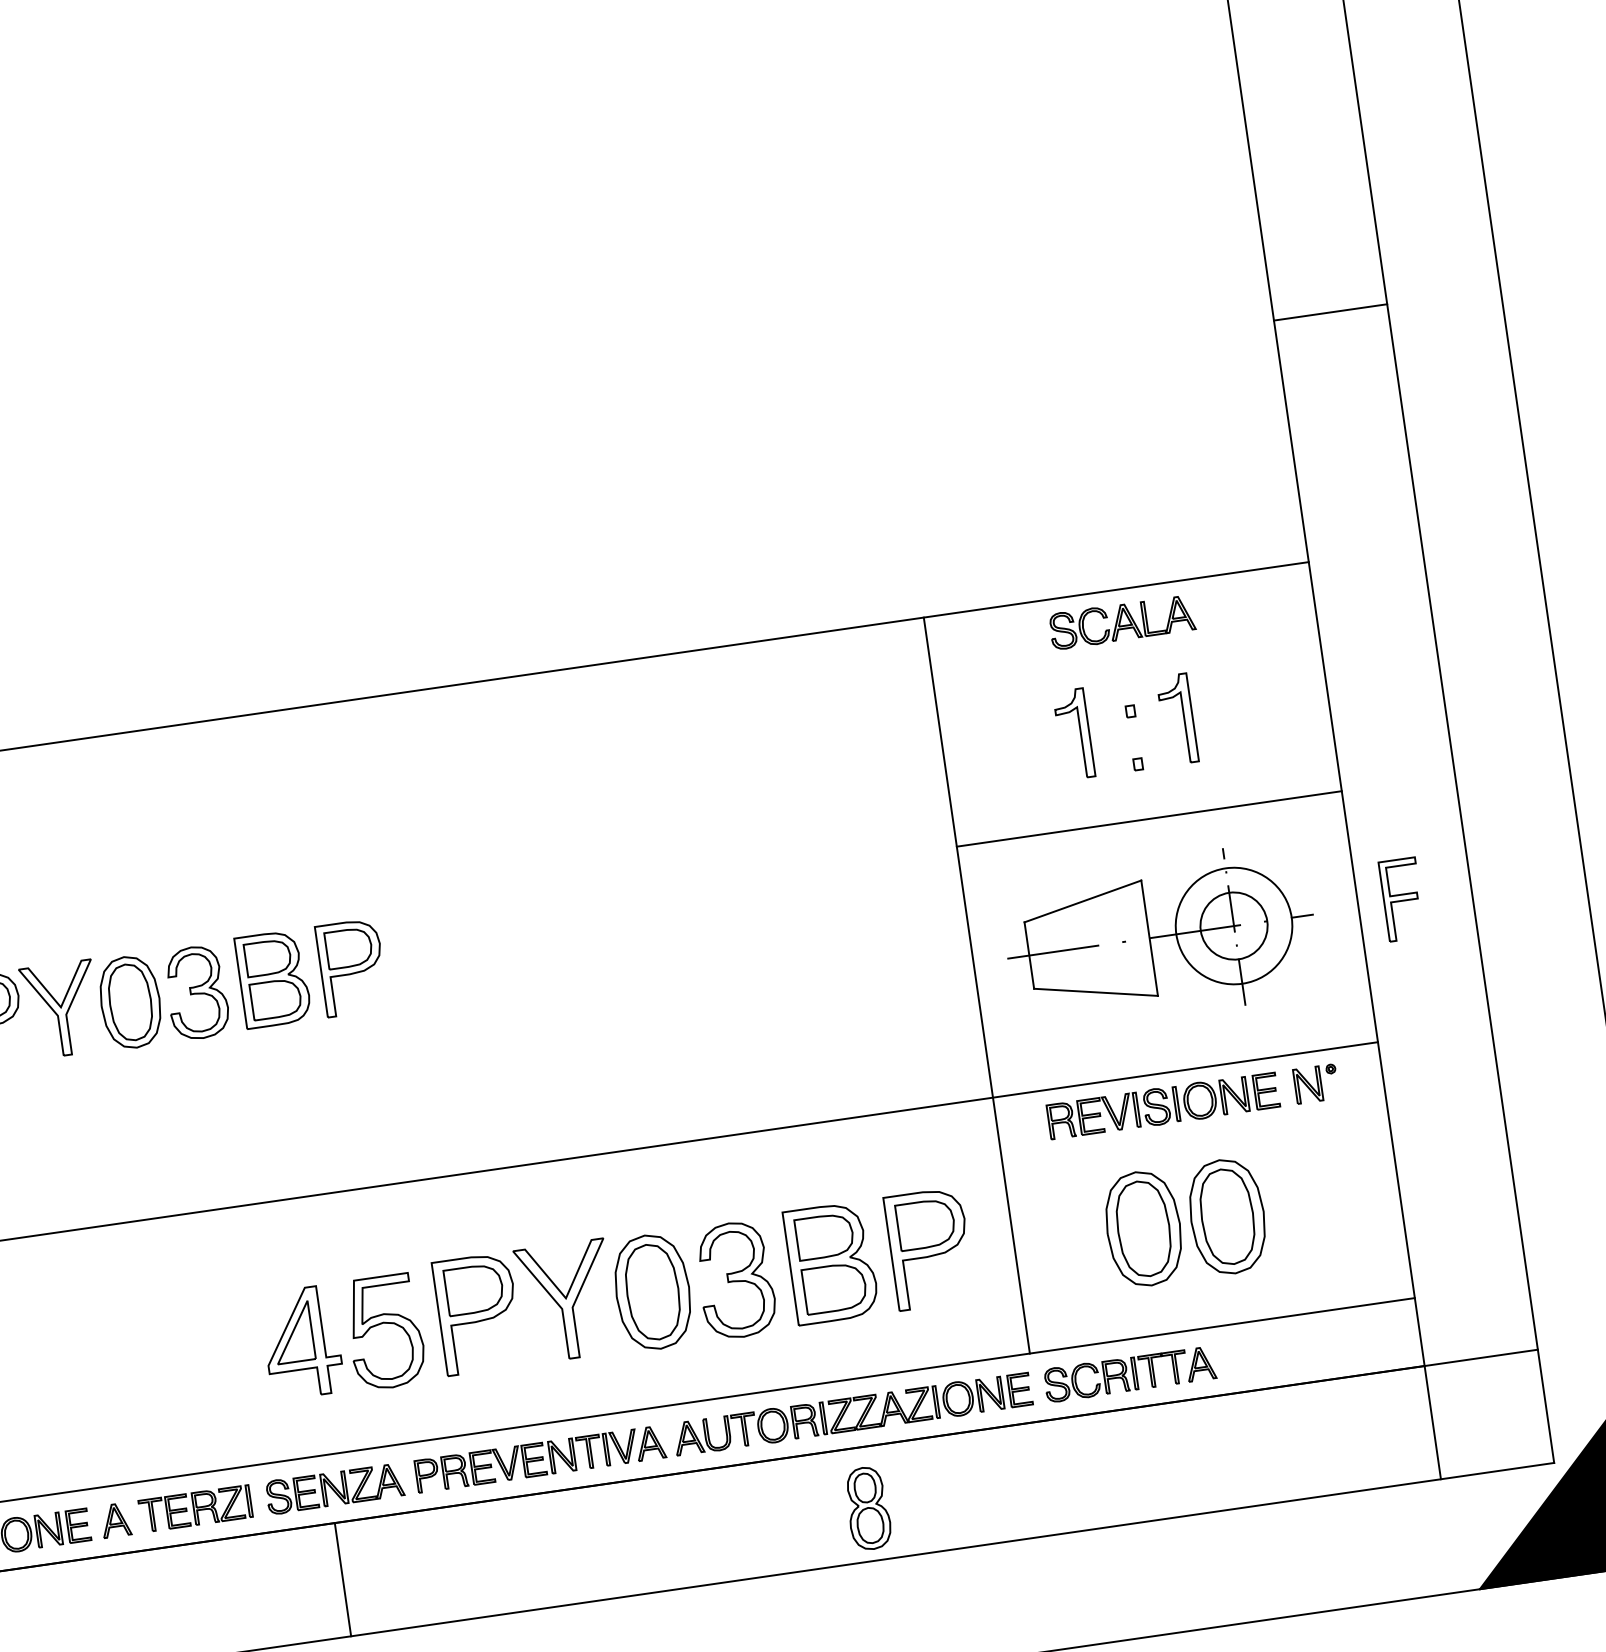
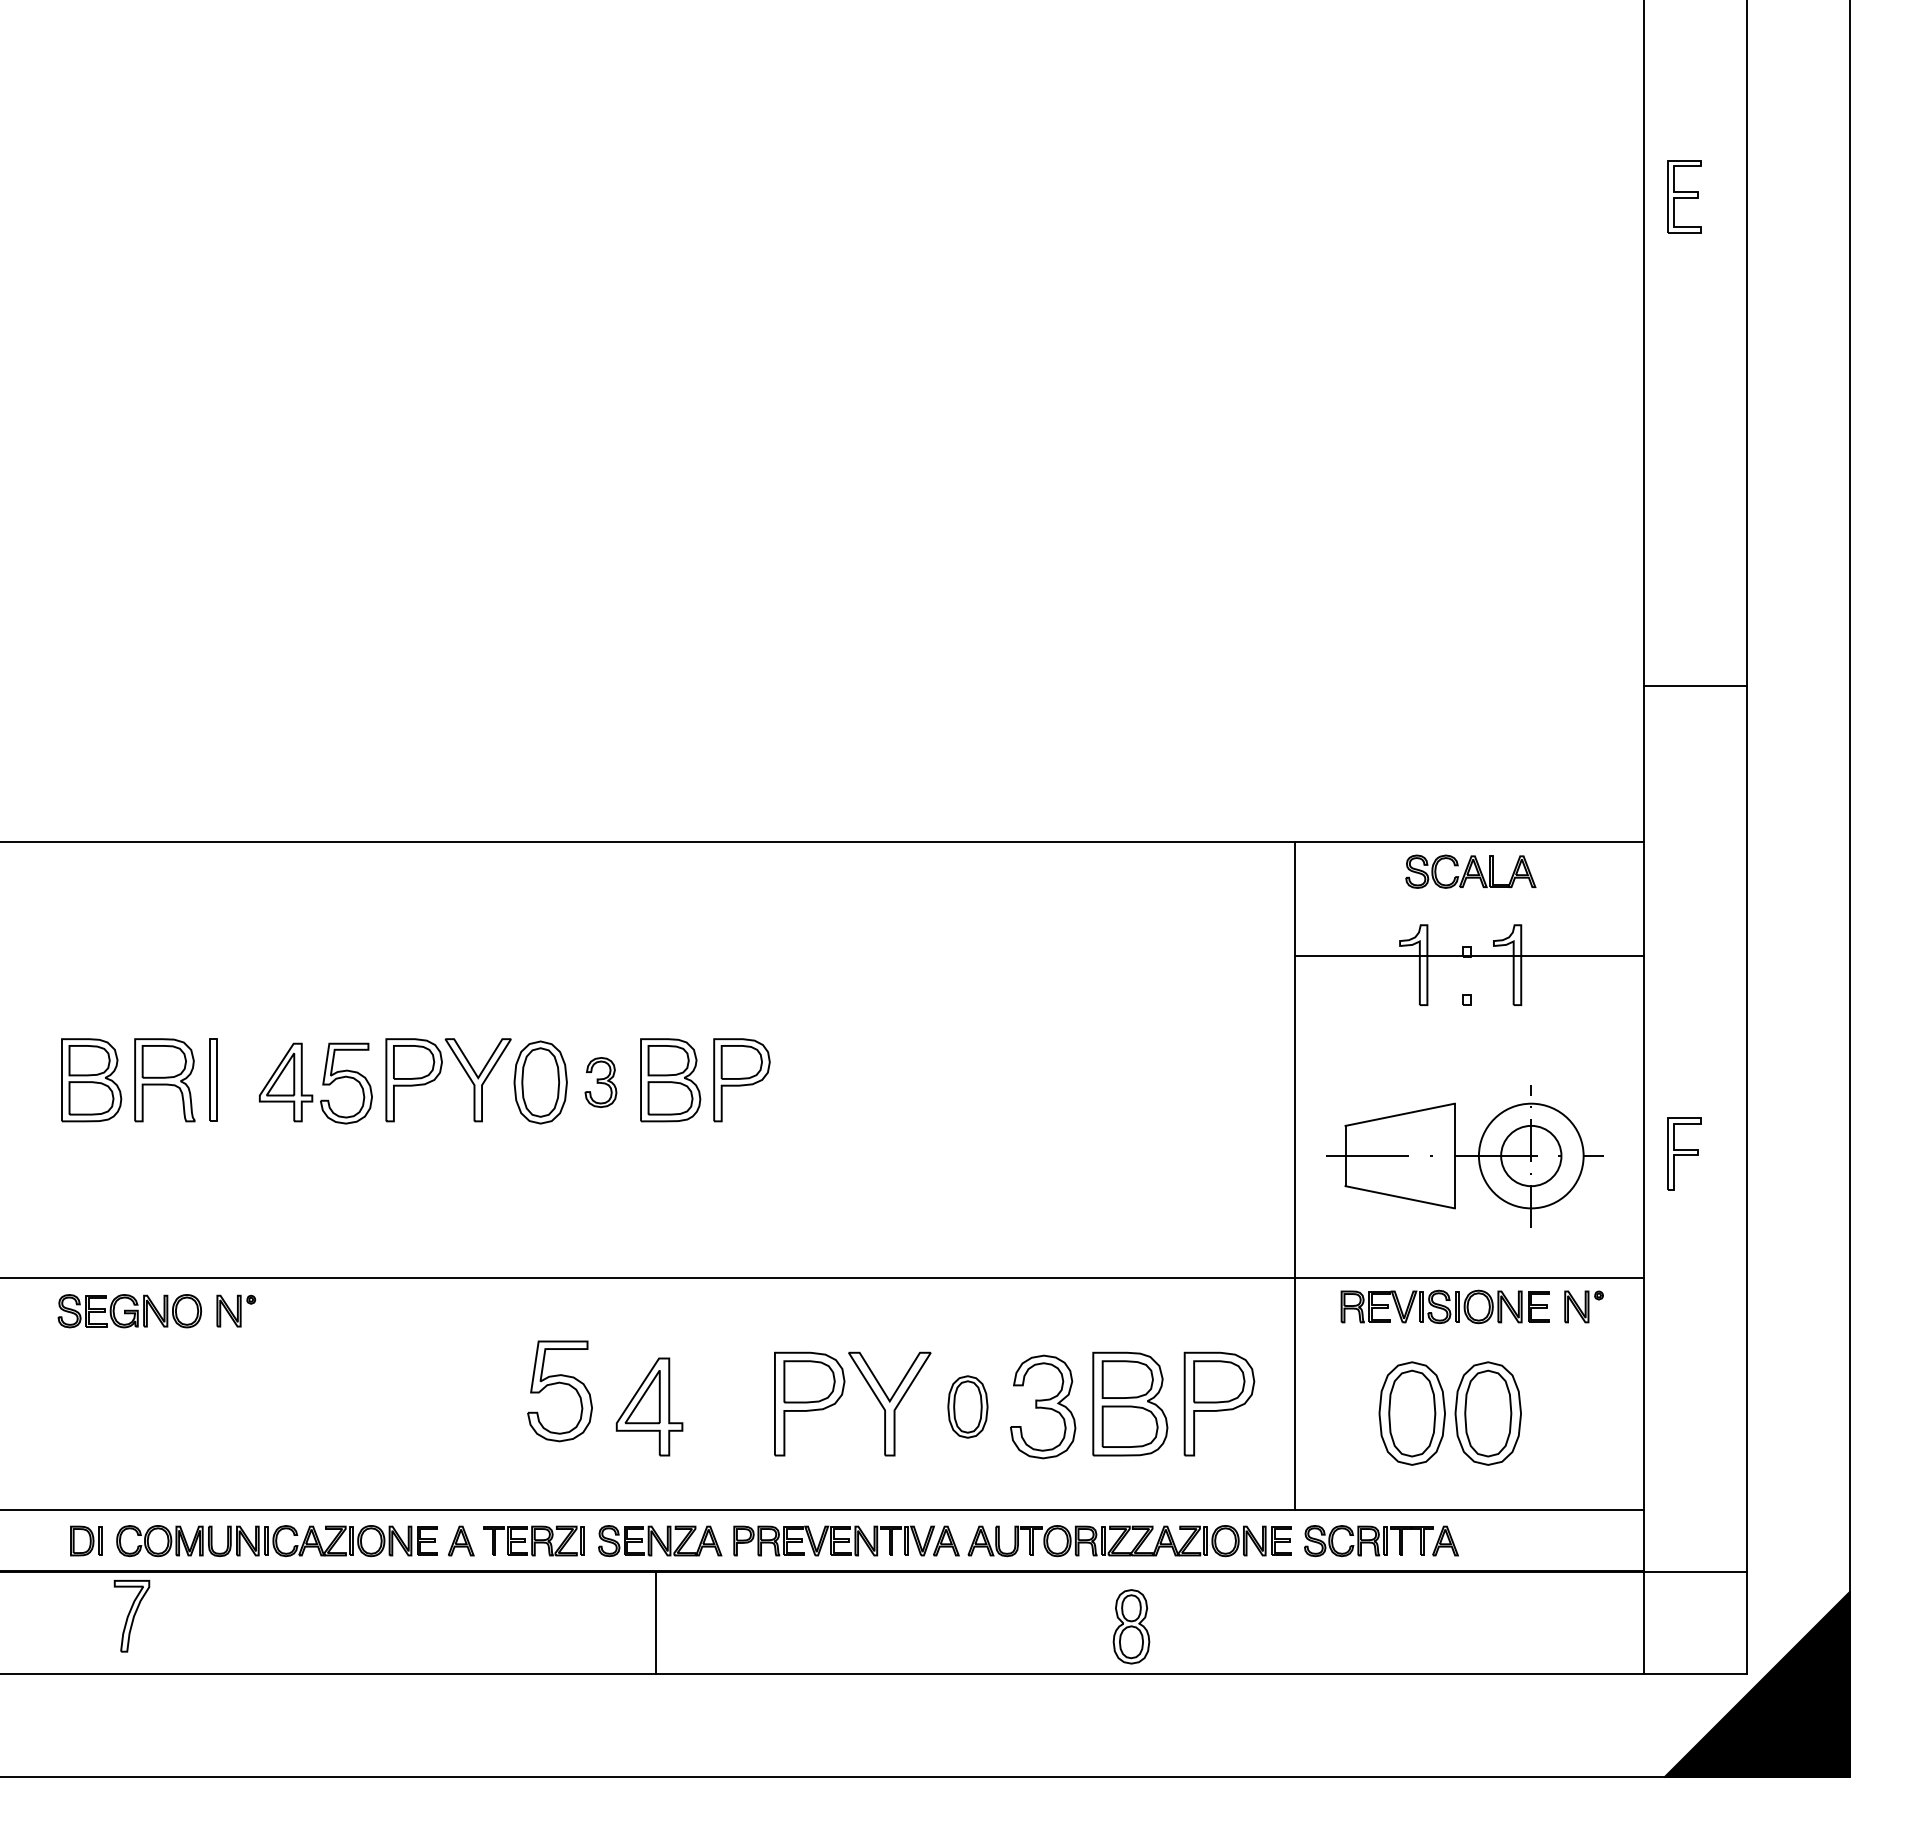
line: (1330, 313) -> (1695, 686), moved
line: (1149, 818) -> (1469, 955), moved
part: (196, 992) -> (600, 1082), size x0.6
part: (652, 1291) -> (967, 1406), size x0.6
part: (380, 1325) -> (556, 1384), moved

